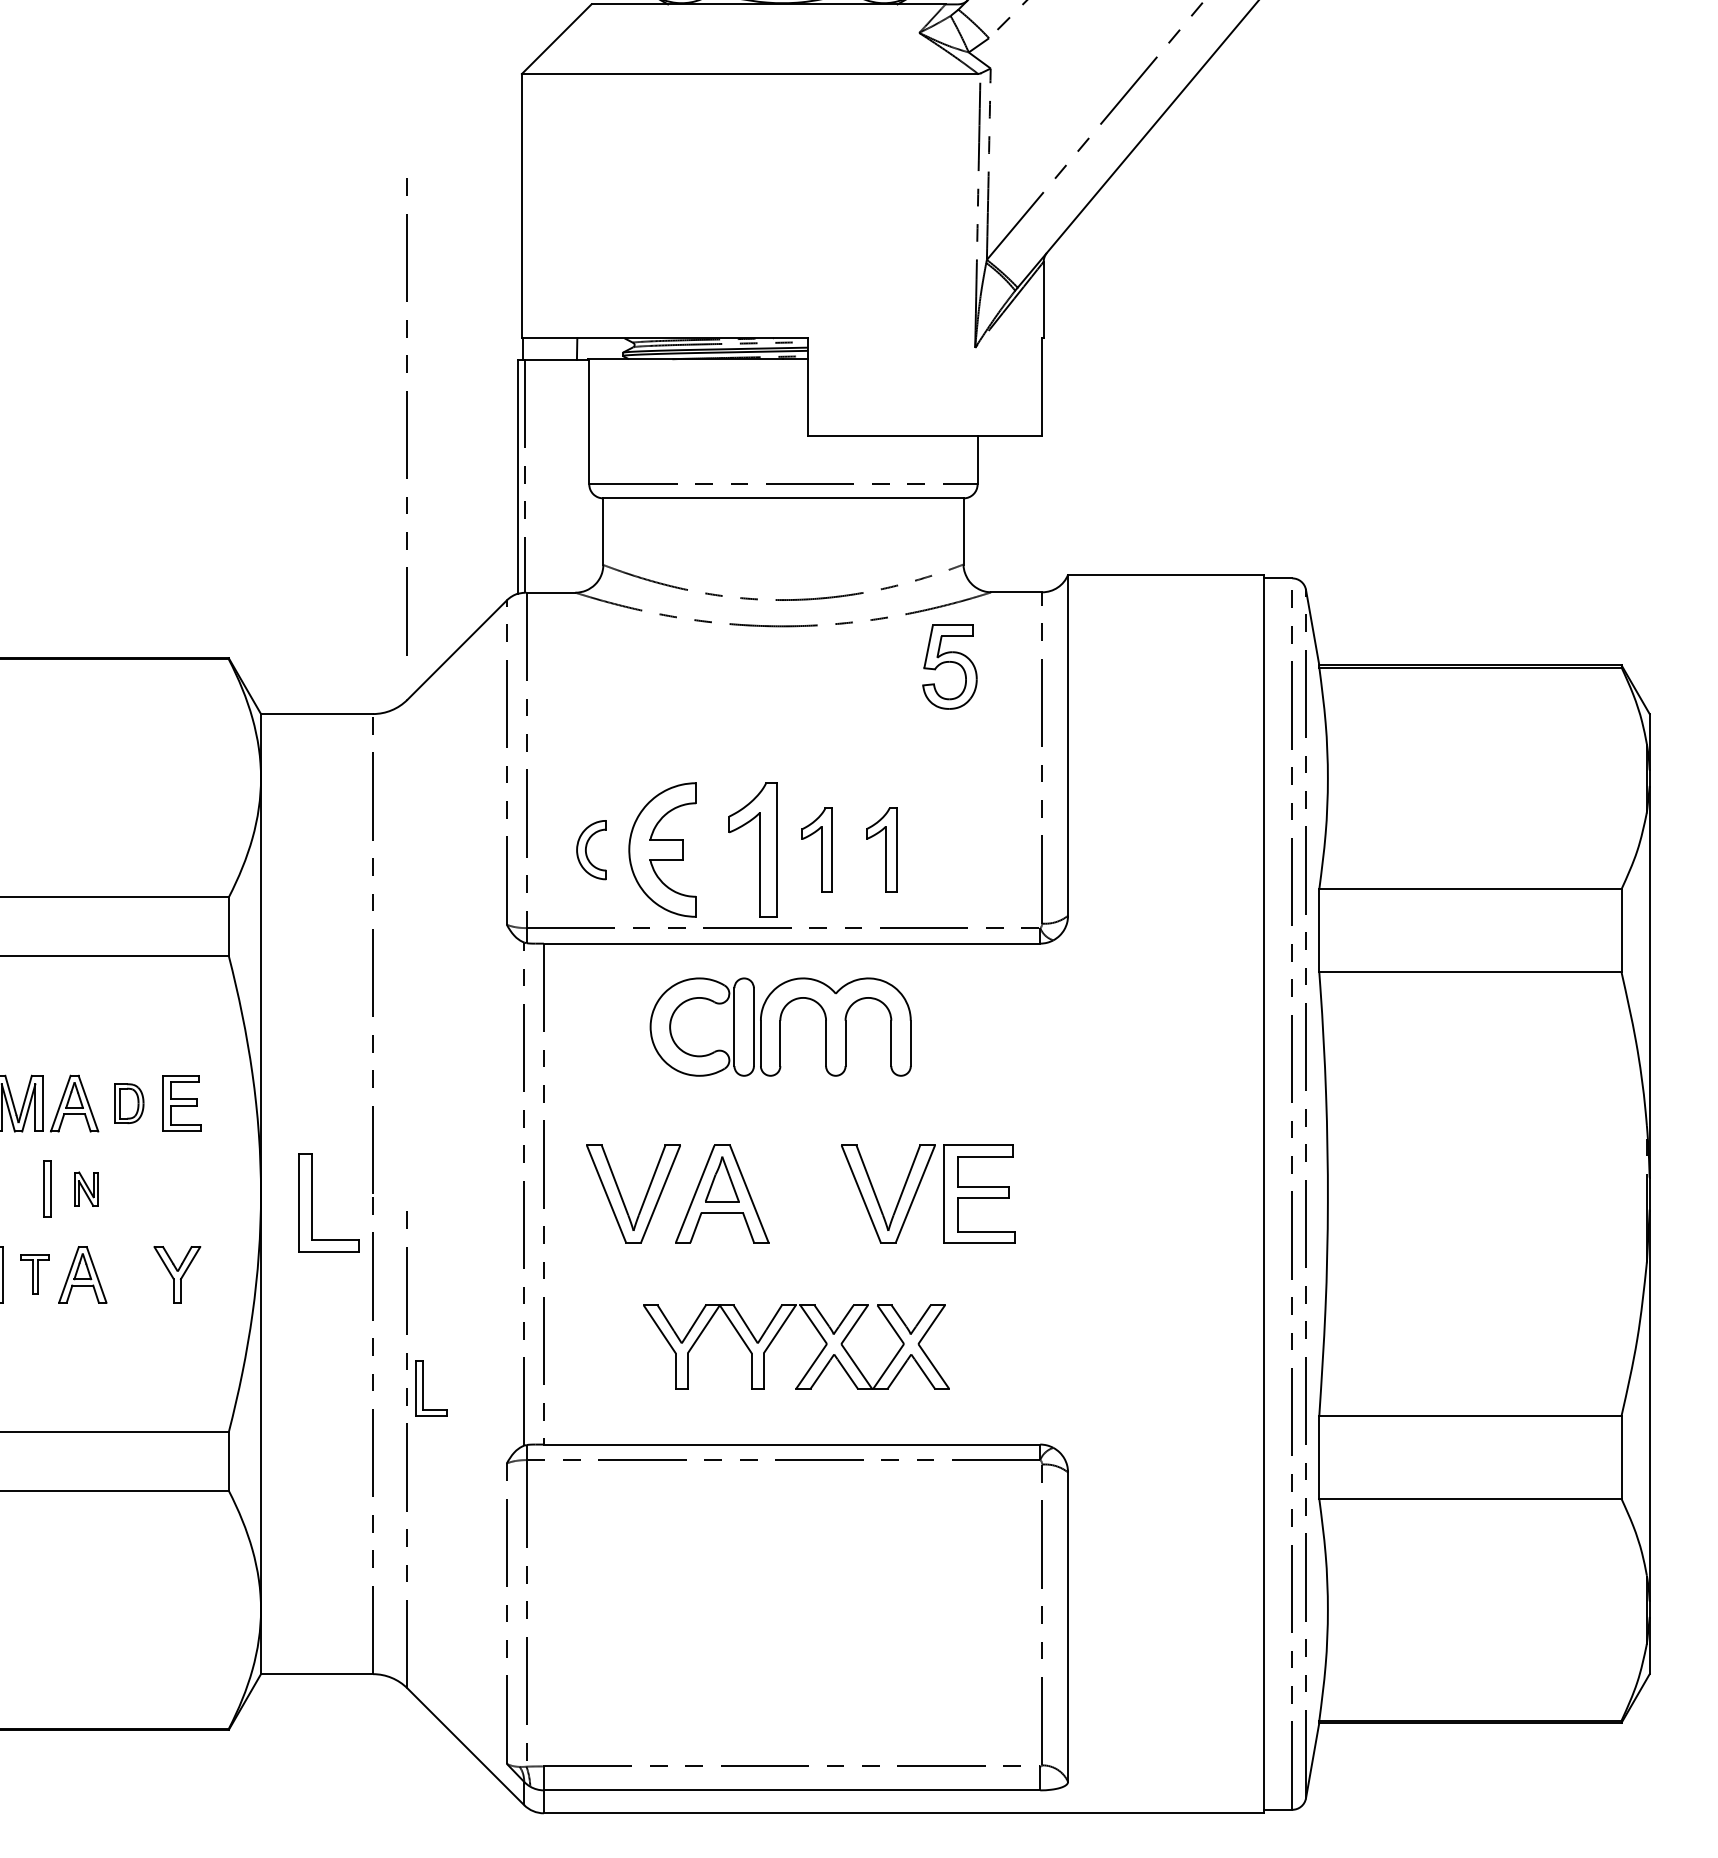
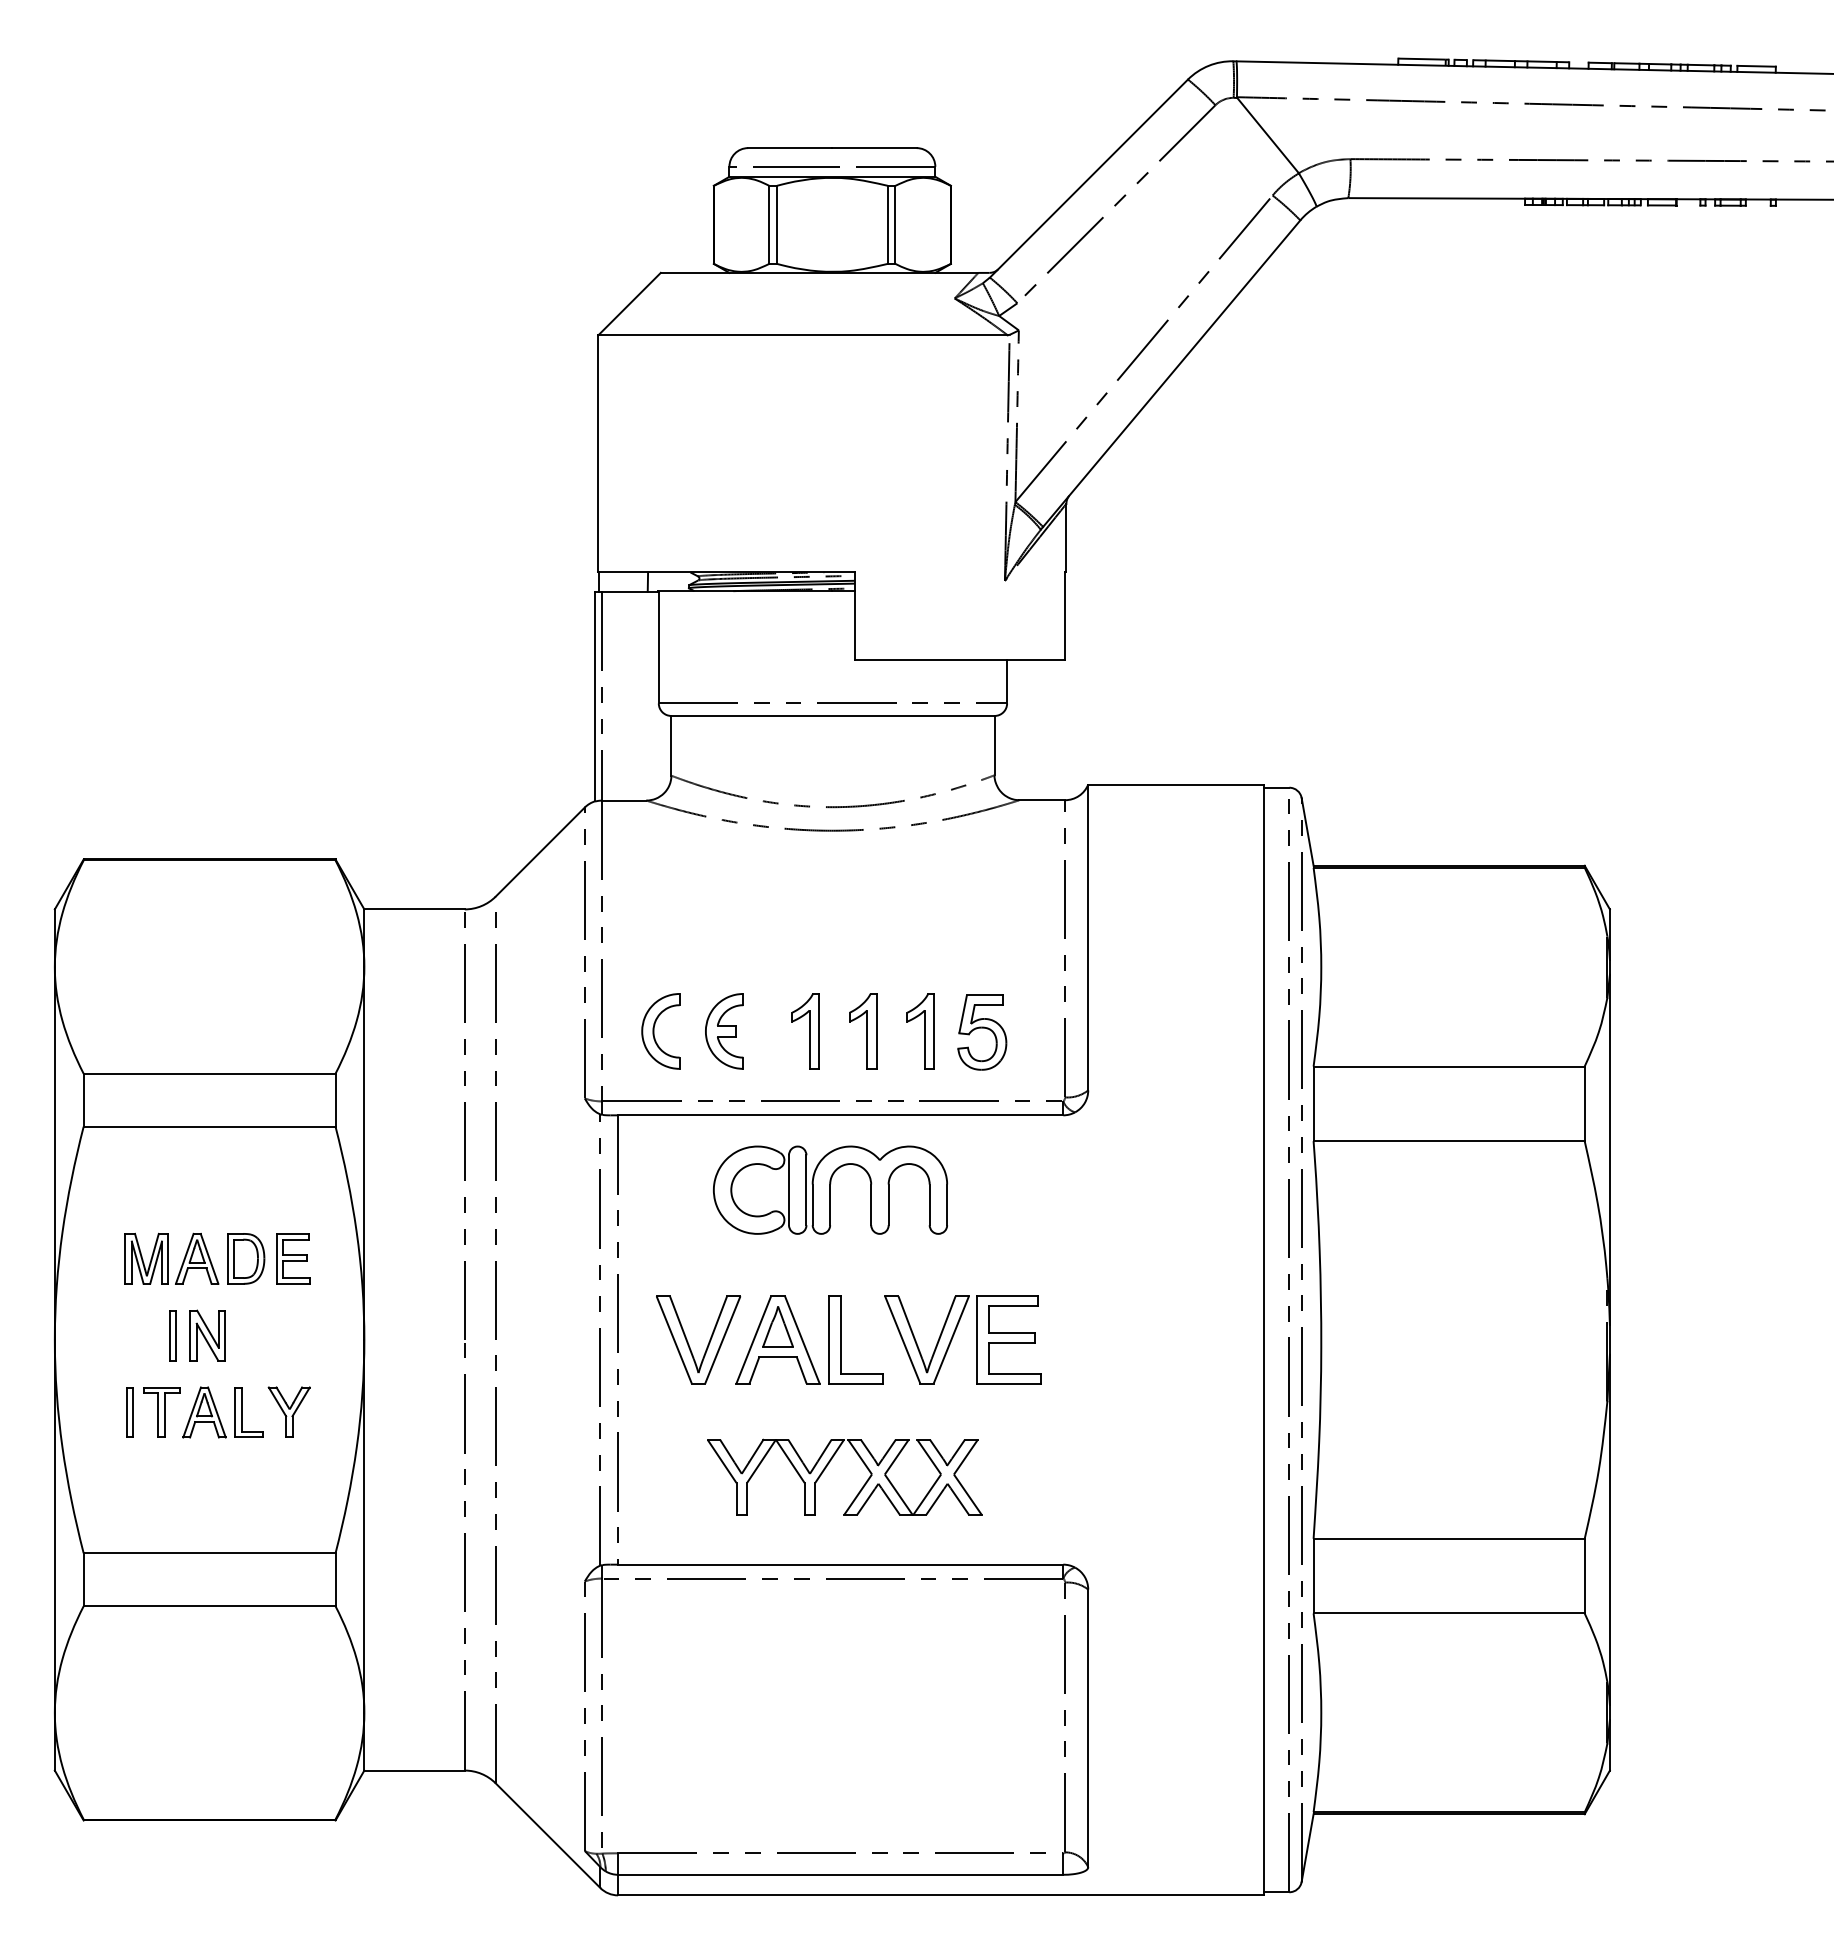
line: (407, 416) -> (495, 1125), moved
part: (950, 667) -> (982, 1032), moved
part: (591, 850) -> (660, 1031), size x1.43
part: (662, 850) -> (724, 1031), size x0.62
part: (752, 850) -> (805, 1031), size x0.62
part: (129, 1103) -> (246, 1258), size x1.43
part: (86, 1189) -> (207, 1335), size x1.67
part: (312, 1202) -> (841, 1339), moved
part: (34, 1274) -> (161, 1412), size x1.43
part: (430, 1388) -> (248, 1412), moved

